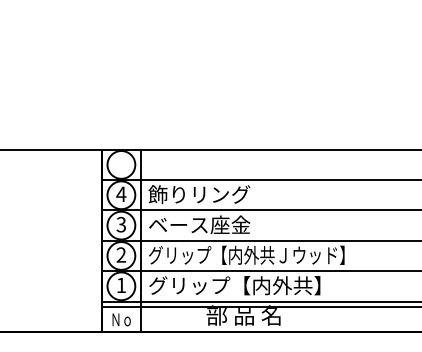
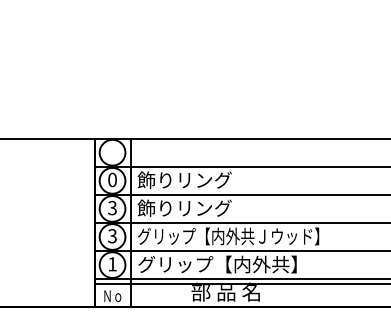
text: (121, 194) -> (112, 180), 4 -> 0
text: (199, 224) -> (184, 207), ベース座金 -> 飾りリング
text: (121, 254) -> (112, 235), 2 -> 3

